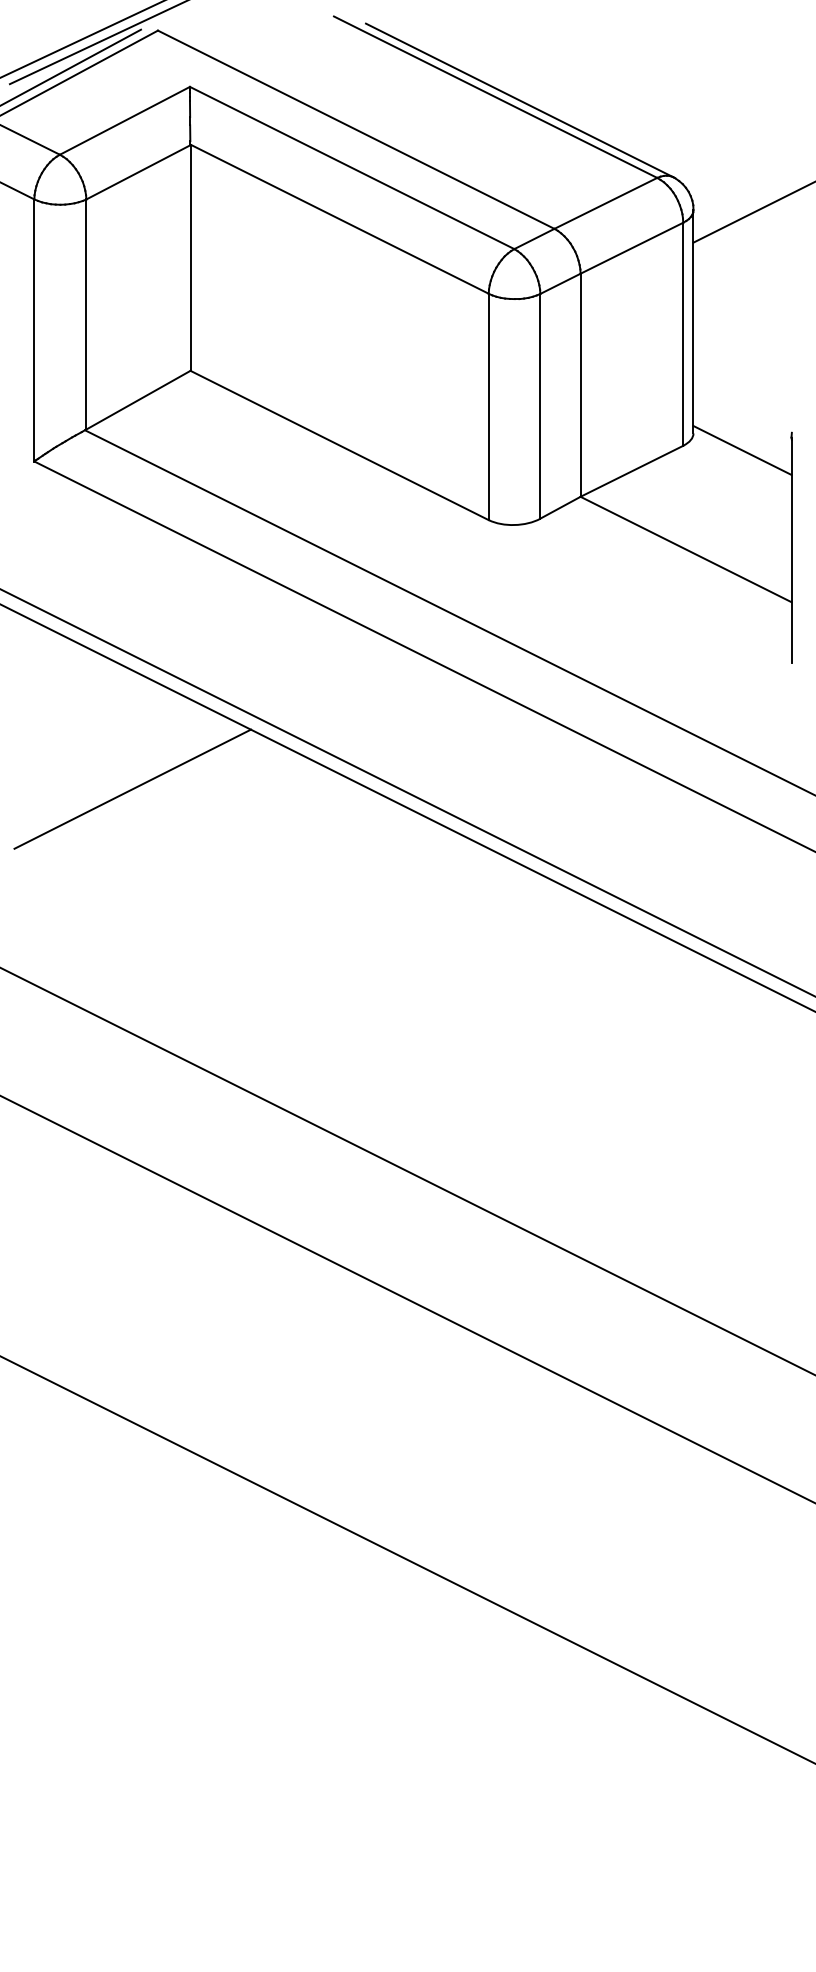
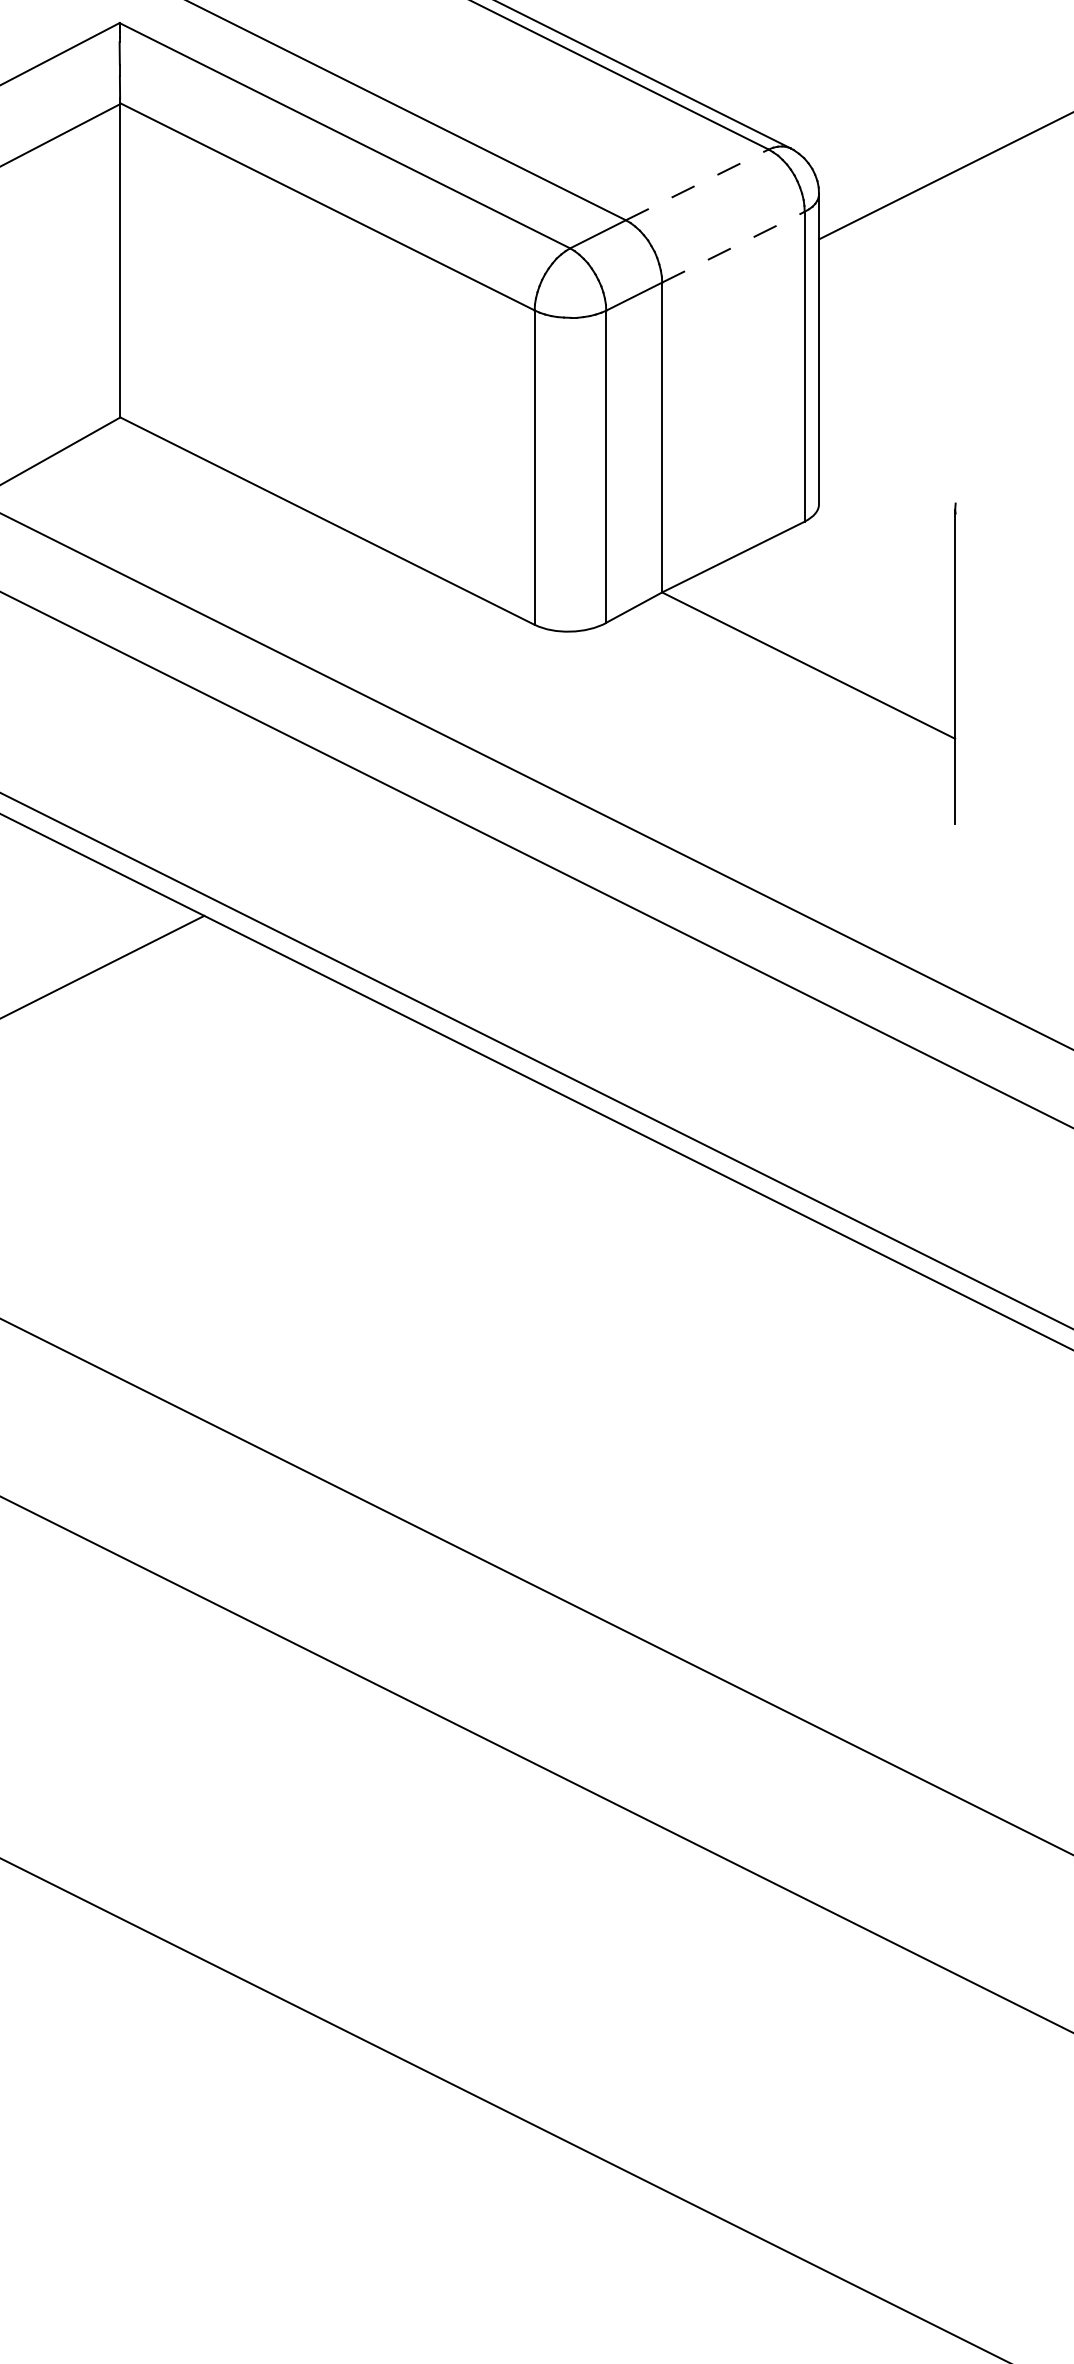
line: (606, 203) -> (698, 185), solid -> dashed
line: (632, 248) -> (734, 247), solid -> dashed
line: (742, 450) -> (887, 528), removed

